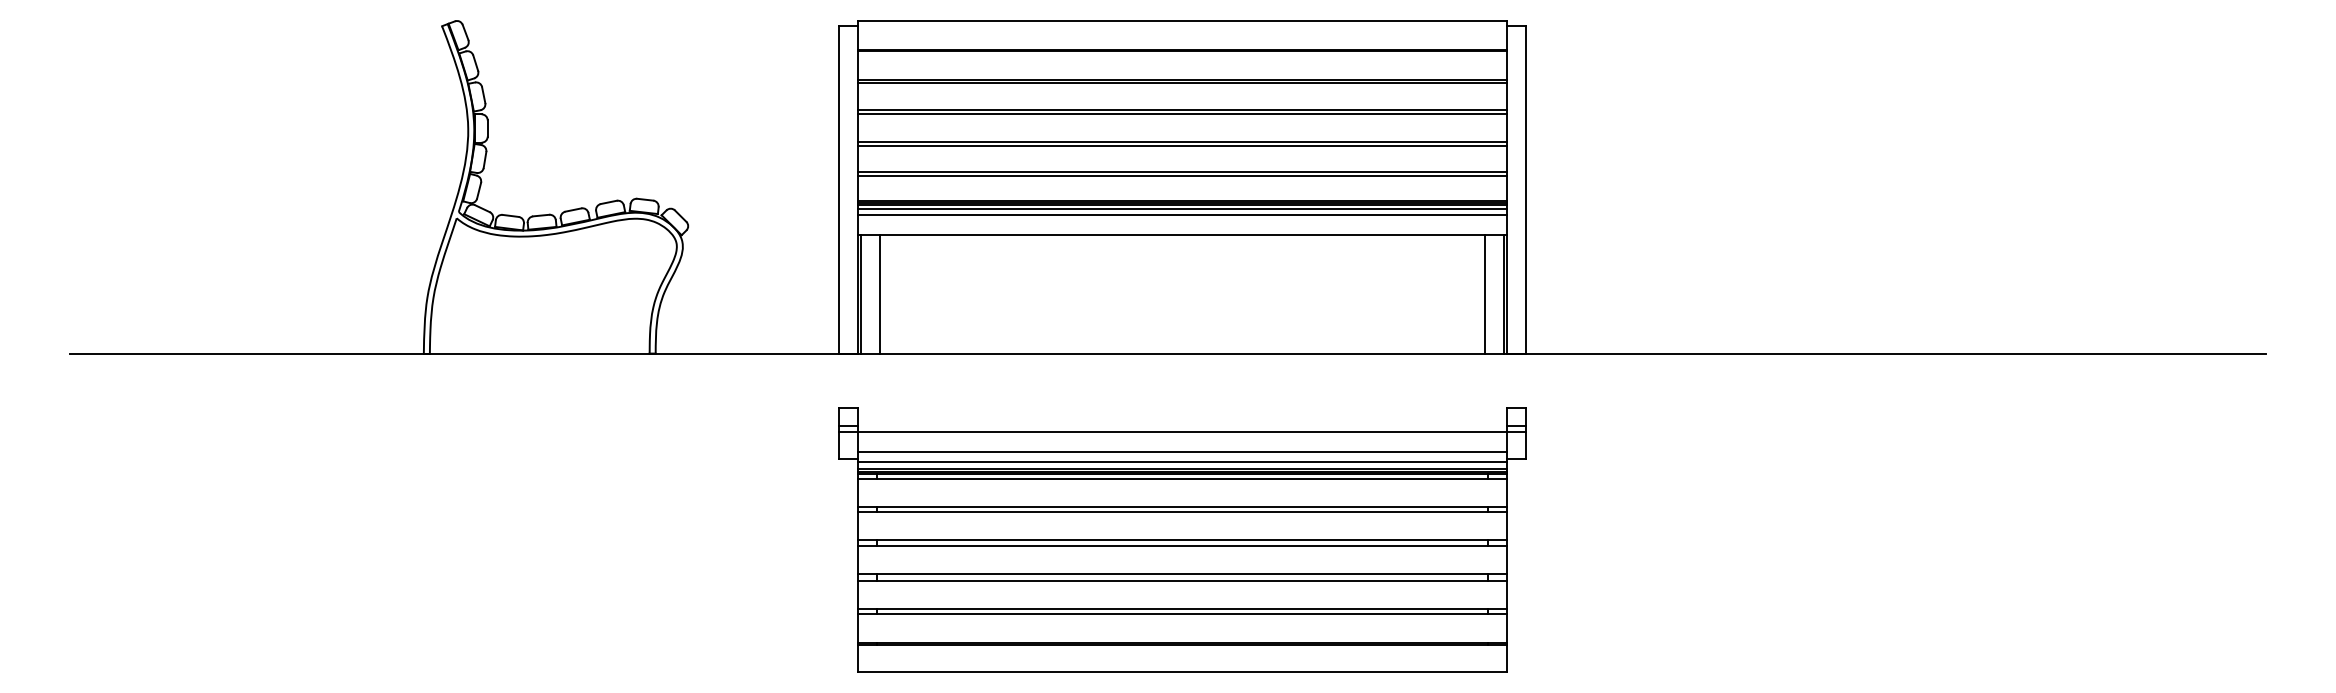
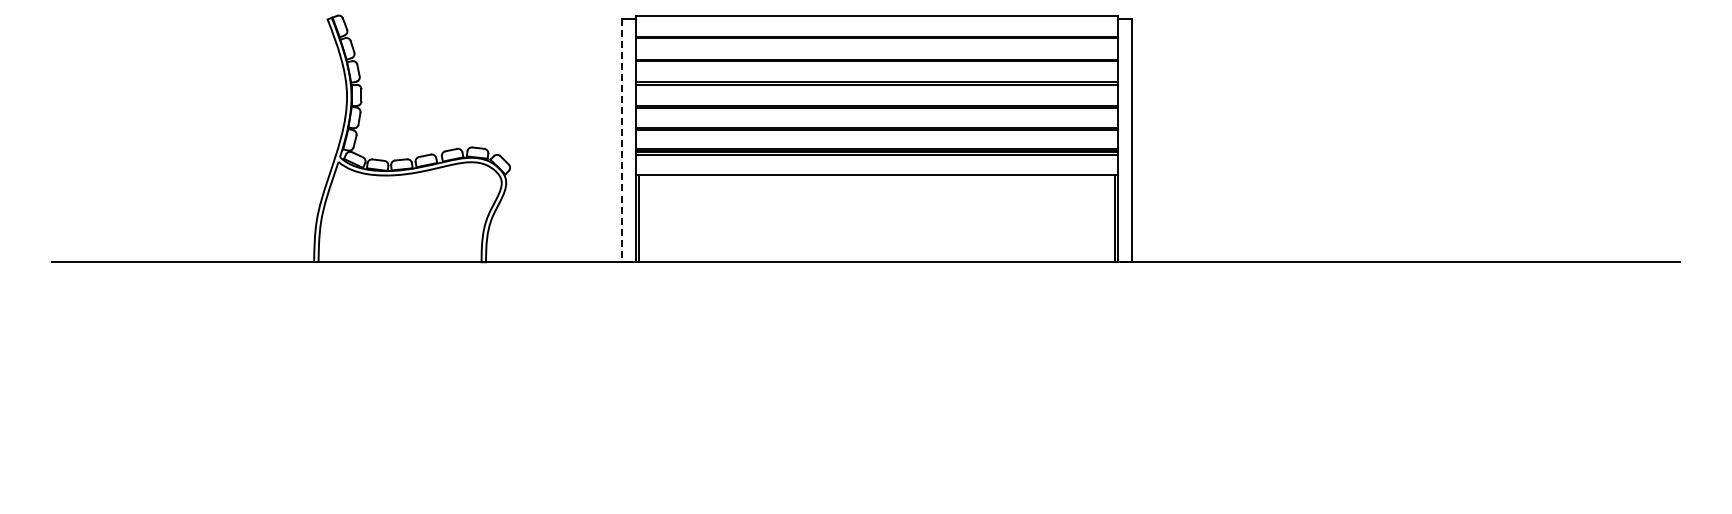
line: (839, 190) -> (622, 141), solid -> dashed
line: (1182, 215) -> (876, 159), removed
line: (880, 294) -> (652, 218), removed
line: (1485, 294) -> (1101, 218), removed
part: (1182, 538) -> (876, 399), removed

